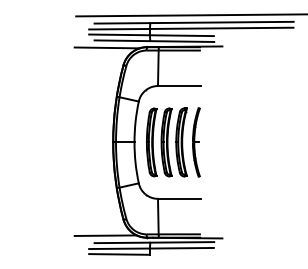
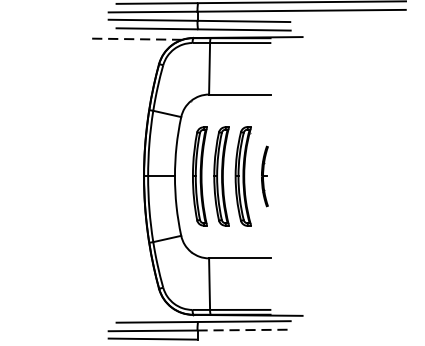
line: (106, 47) -> (134, 38), solid -> dashed
part: (196, 142) -> (264, 176), size x0.6
line: (105, 235) -> (132, 311), removed
line: (181, 248) -> (243, 330), solid -> dashed

